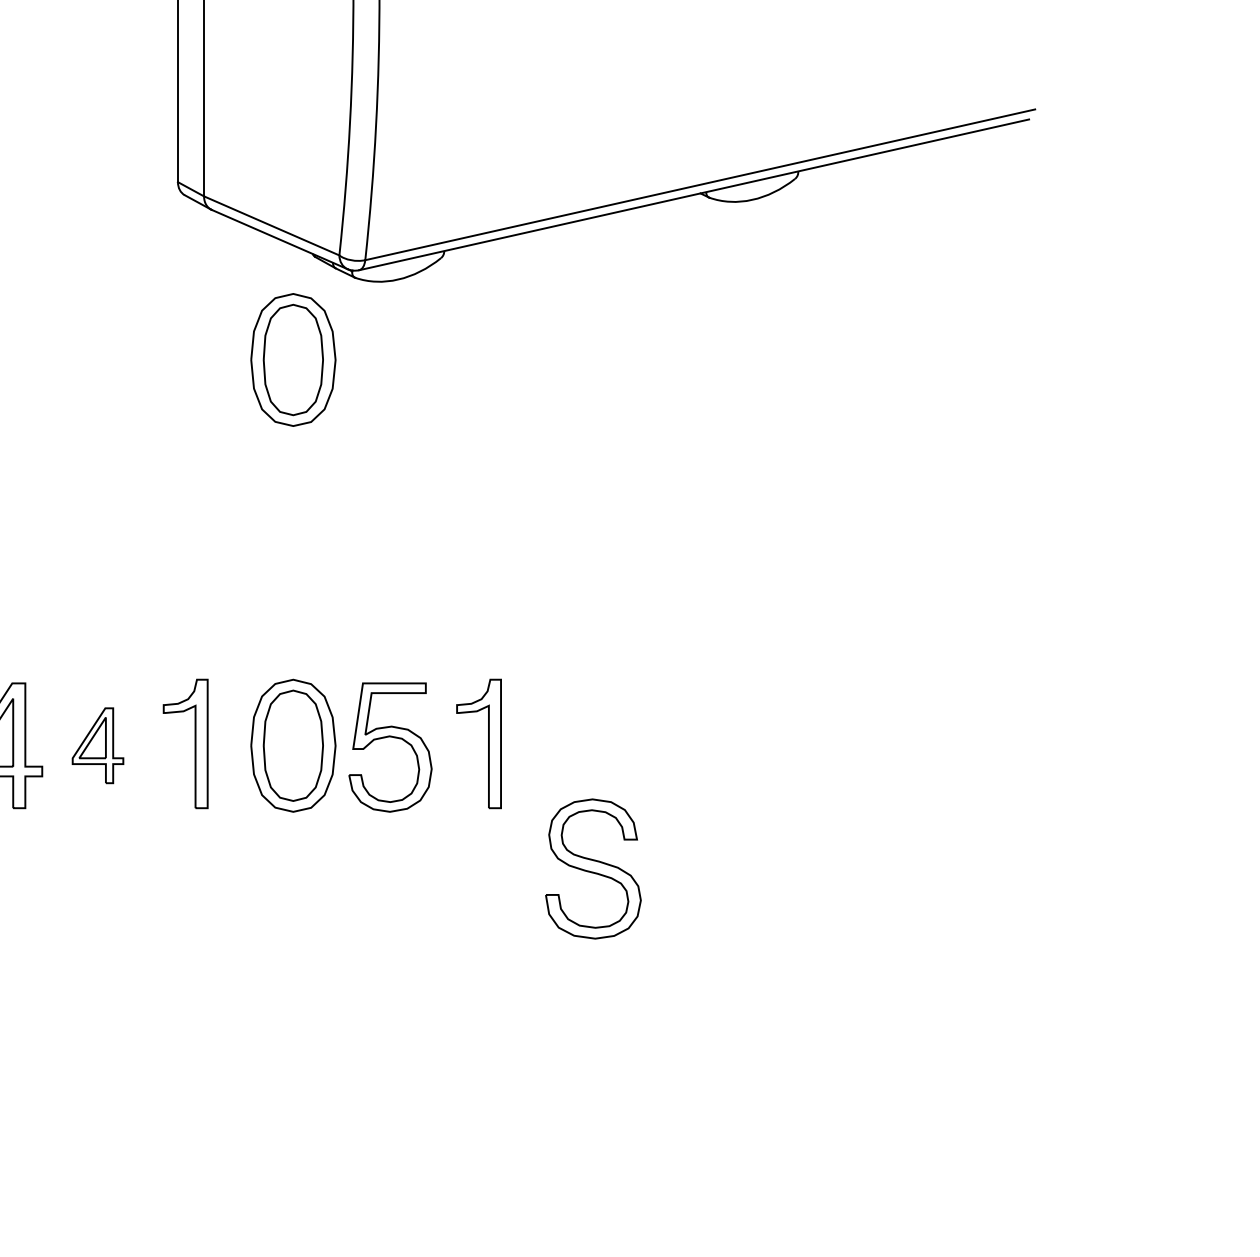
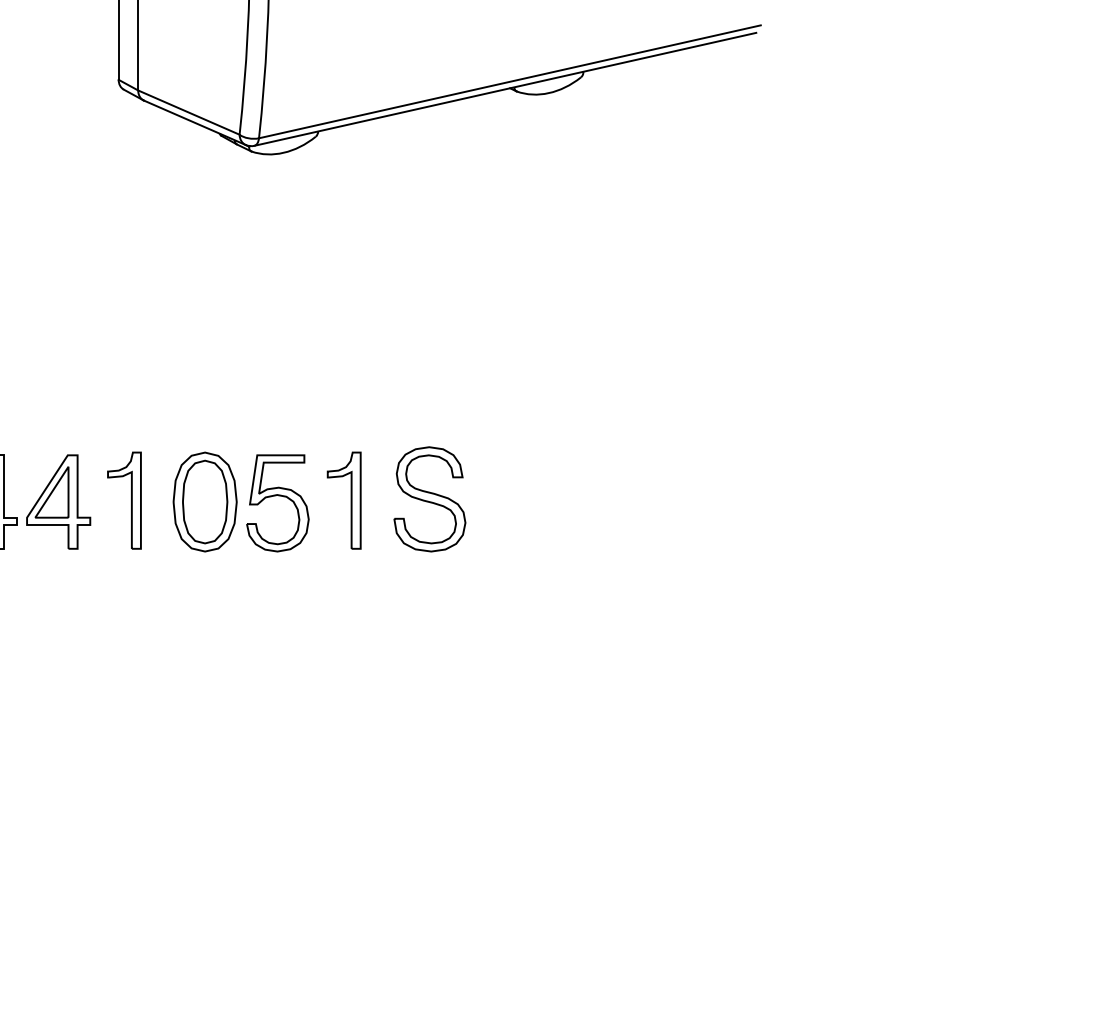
part: (292, 359) -> (204, 212), removed
part: (97, 745) -> (58, 501), size x1.67
part: (592, 869) -> (429, 499), moved

